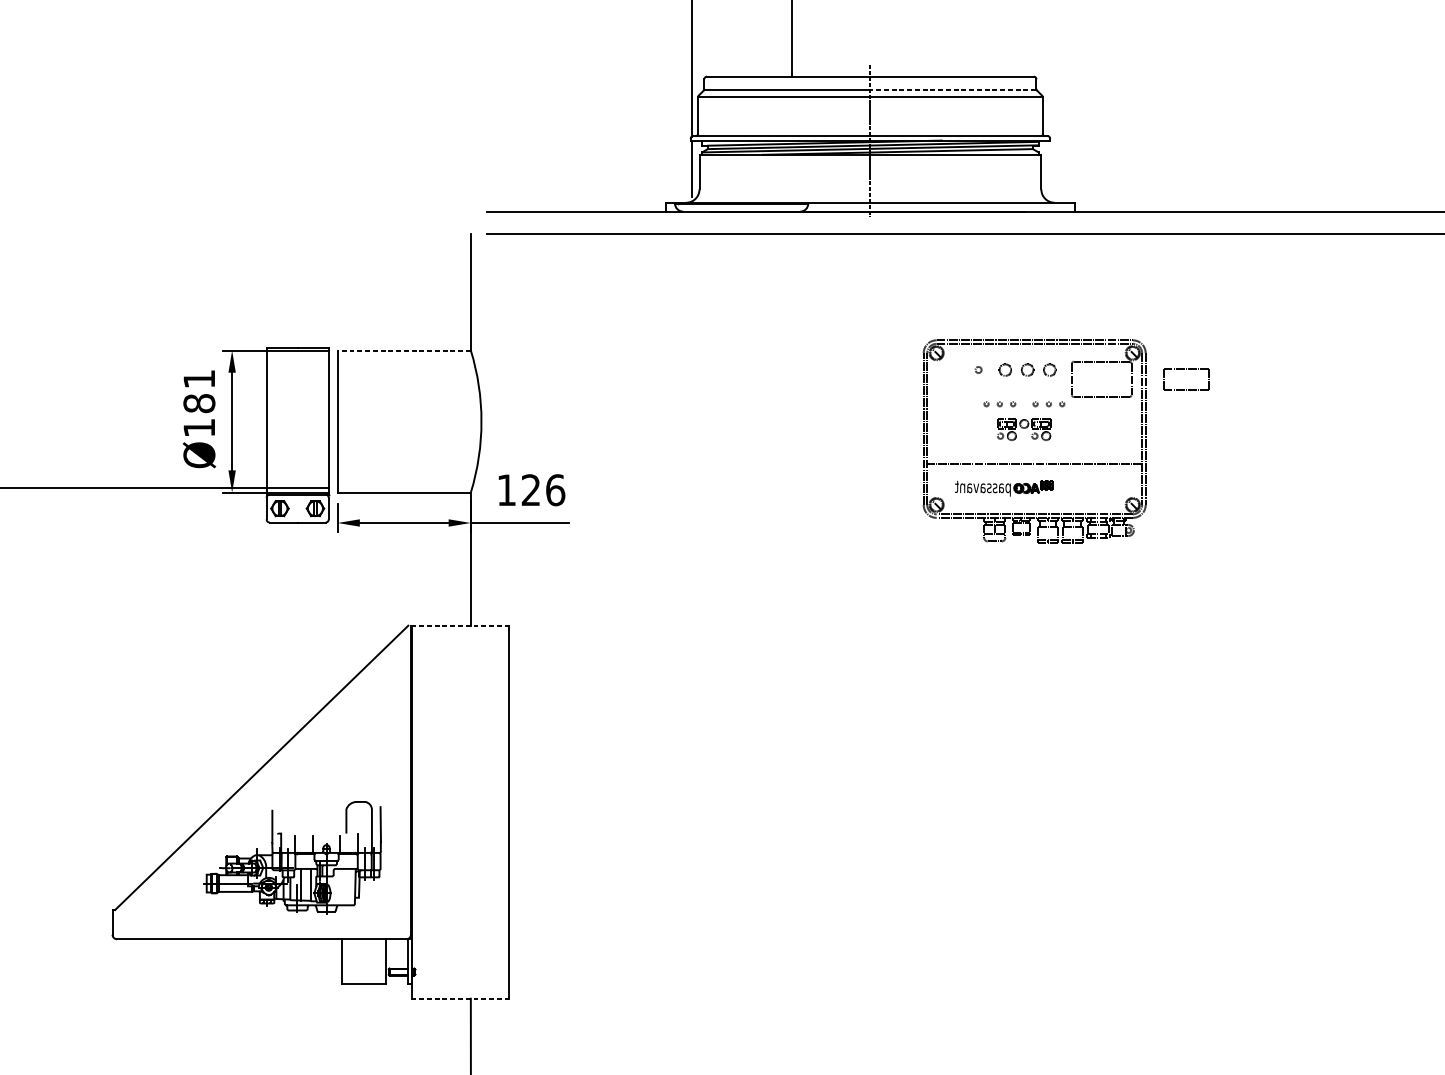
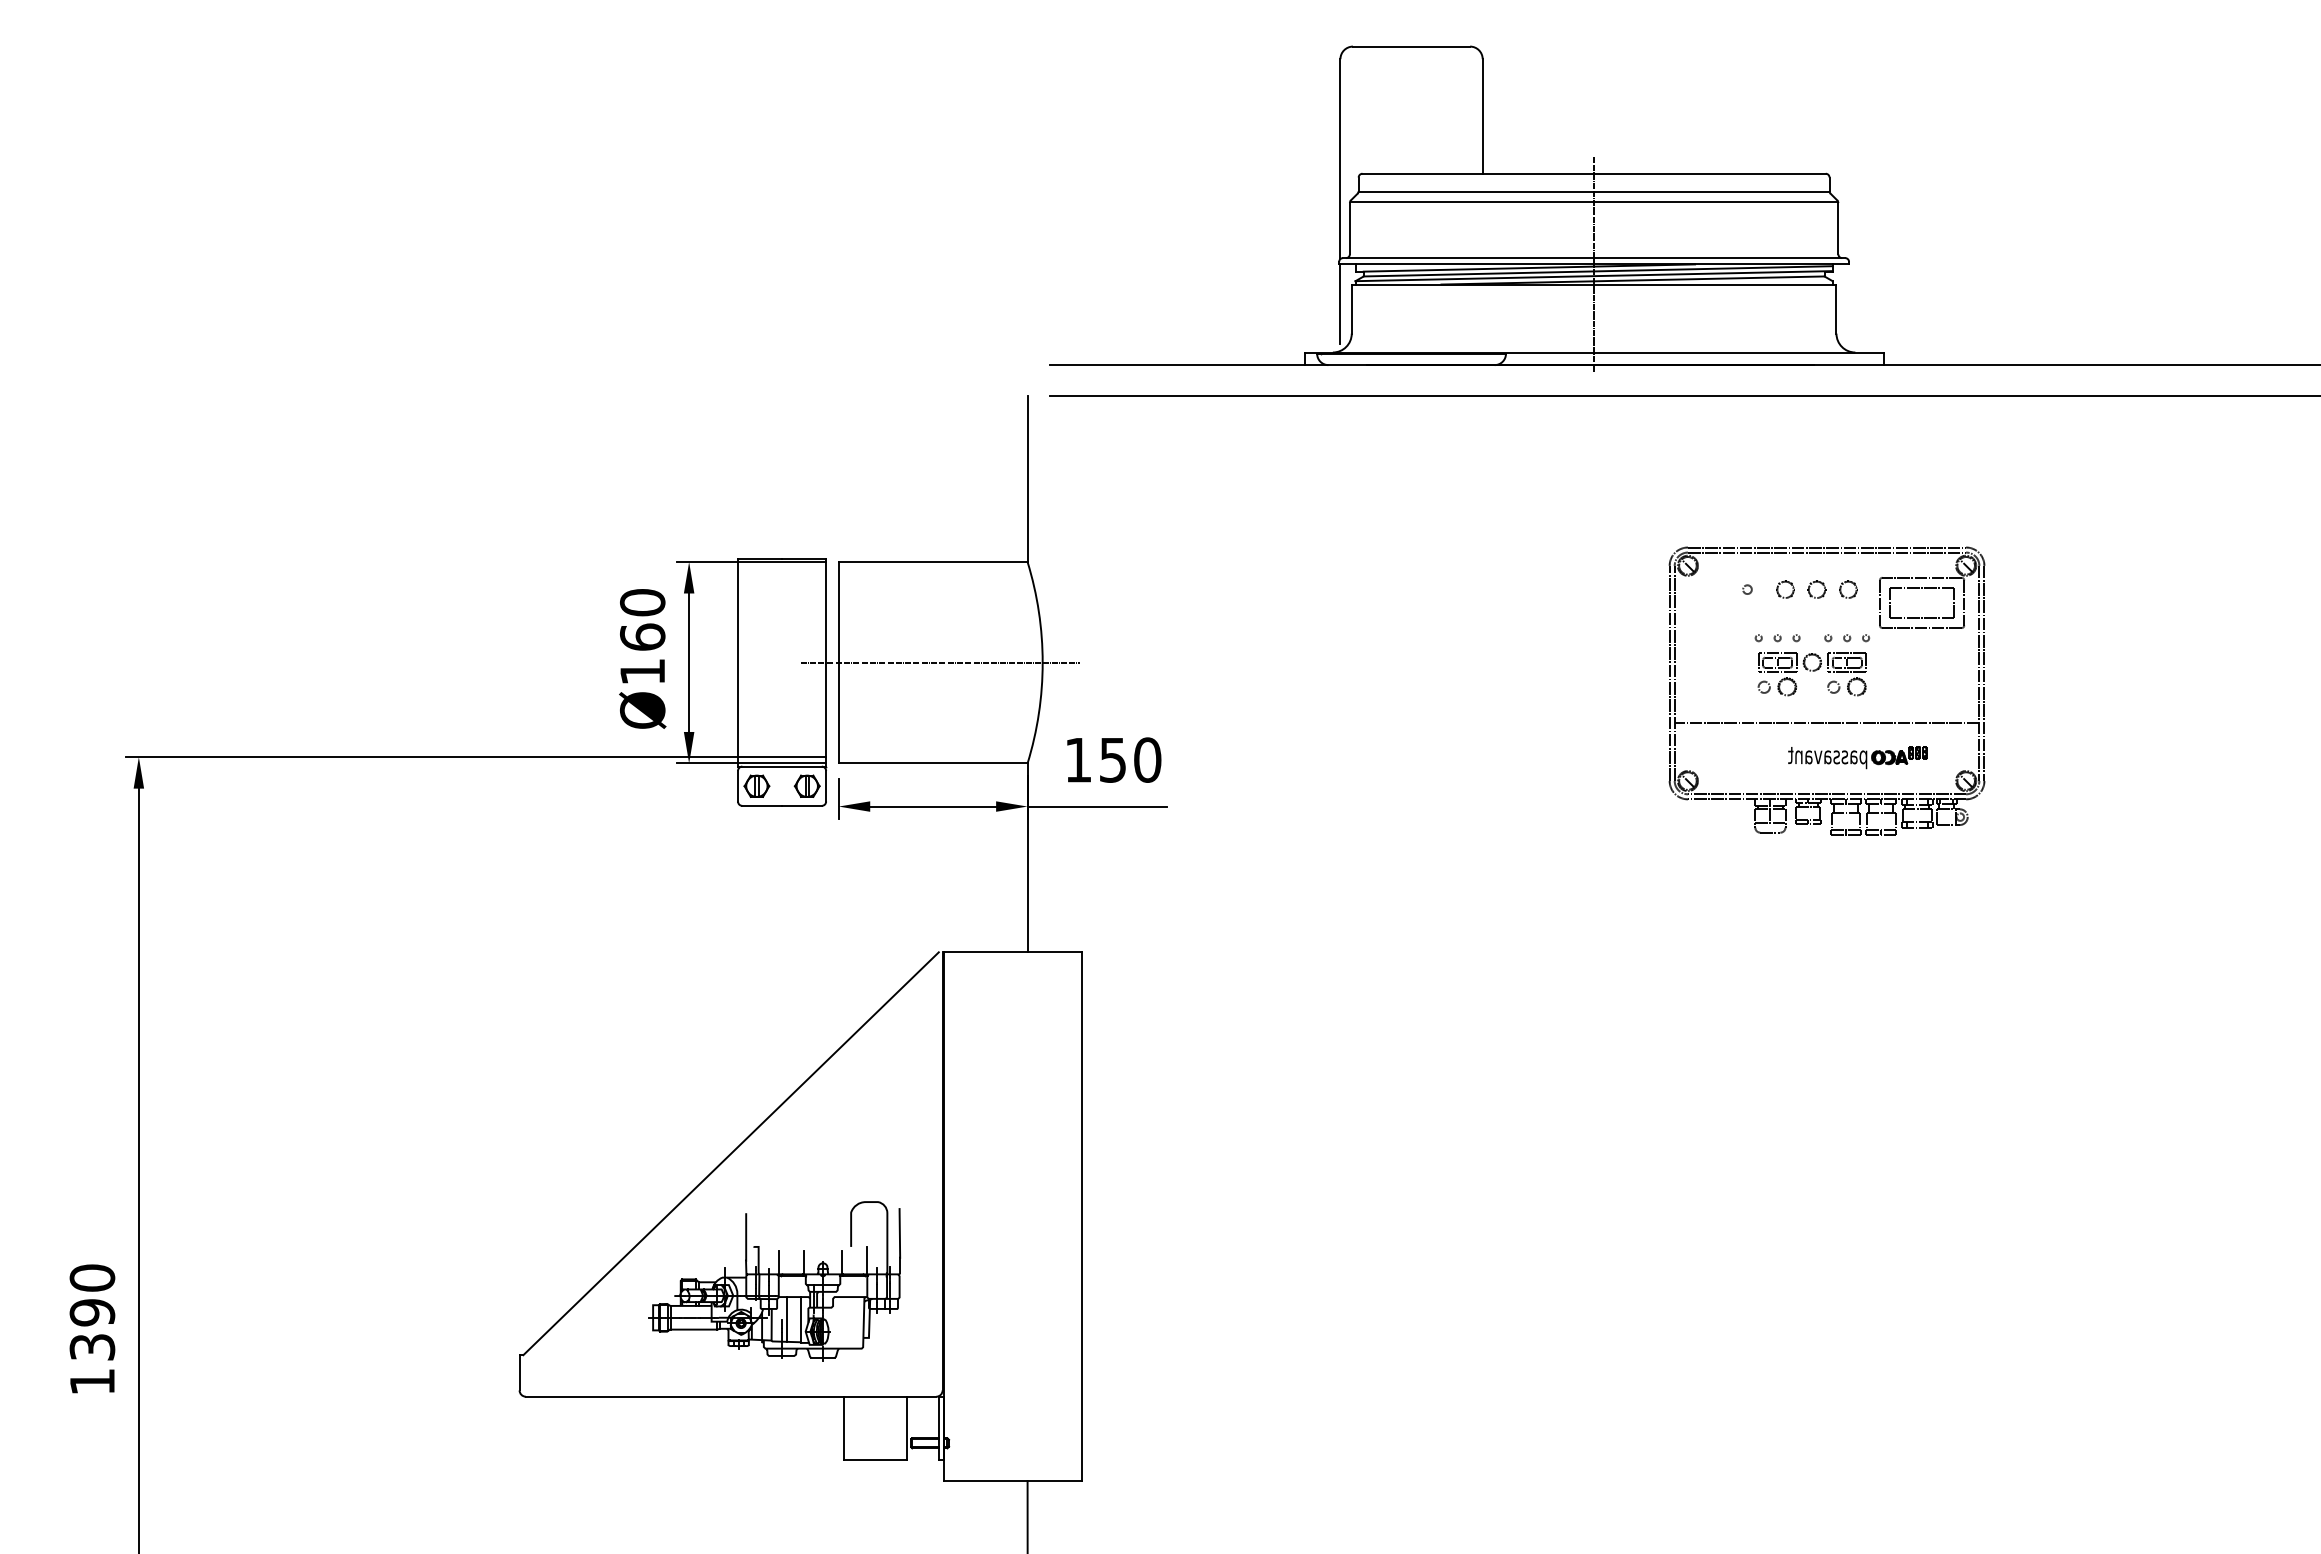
line: (953, 89) -> (1711, 192), dashed -> solid
line: (403, 350) -> (932, 562), dashed -> solid
part: (1185, 369) -> (1921, 588), moved
text: (199, 391) -> (642, 619), Ø181 -> Ø160
line: (409, 421) -> (940, 662), added
part: (1023, 429) -> (1811, 674), size x1.43
part: (1003, 488) -> (1857, 757), moved
text: (543, 489) -> (1130, 759), 126 -> 150
line: (460, 625) -> (1012, 952), dashed -> solid
line: (460, 999) -> (1012, 1481), dashed -> solid

